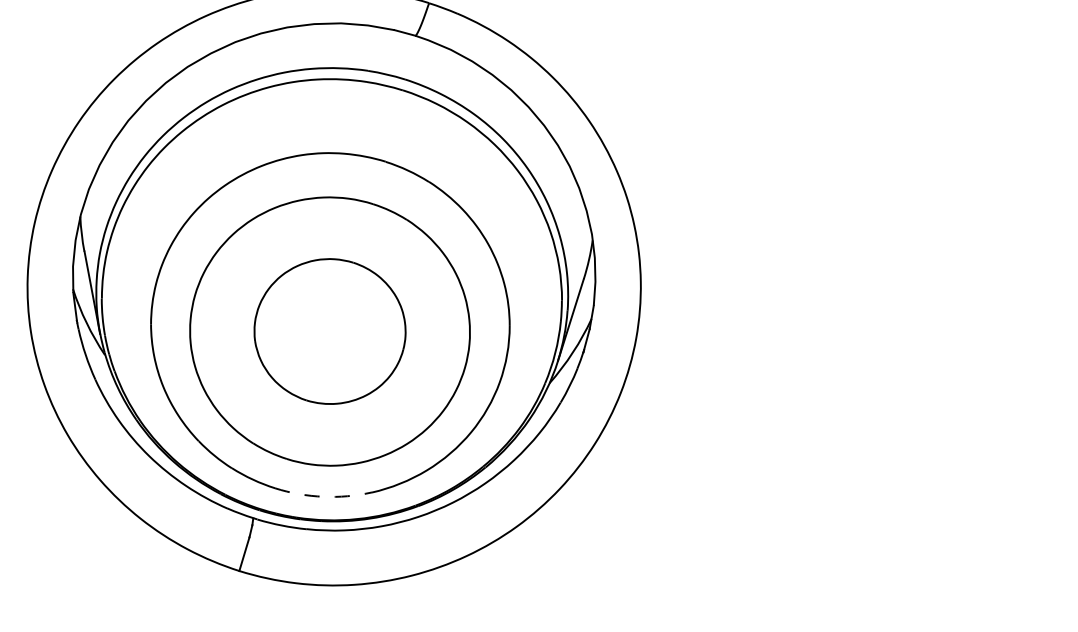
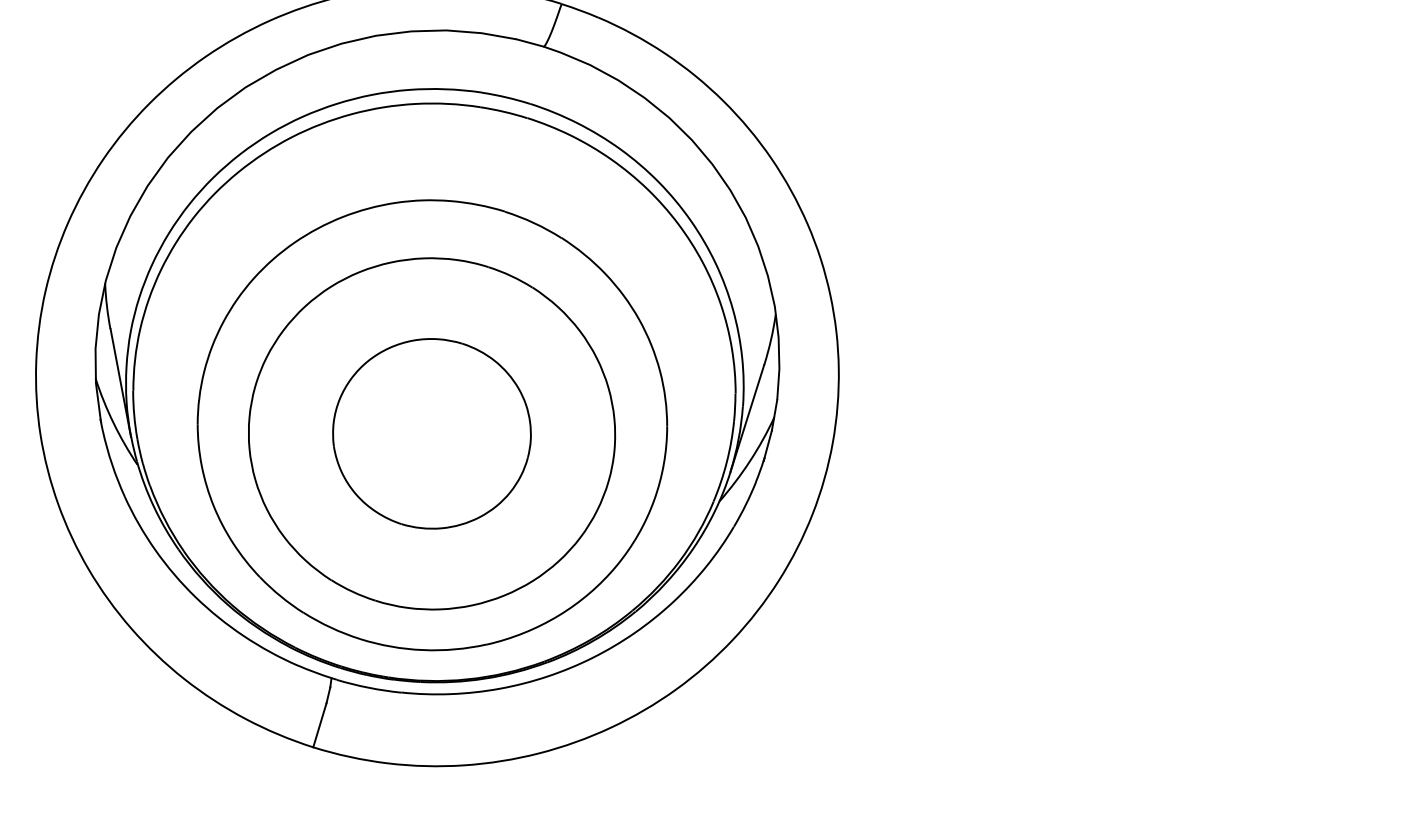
arc: (323, 496) -> (423, 649), dashed -> solid

